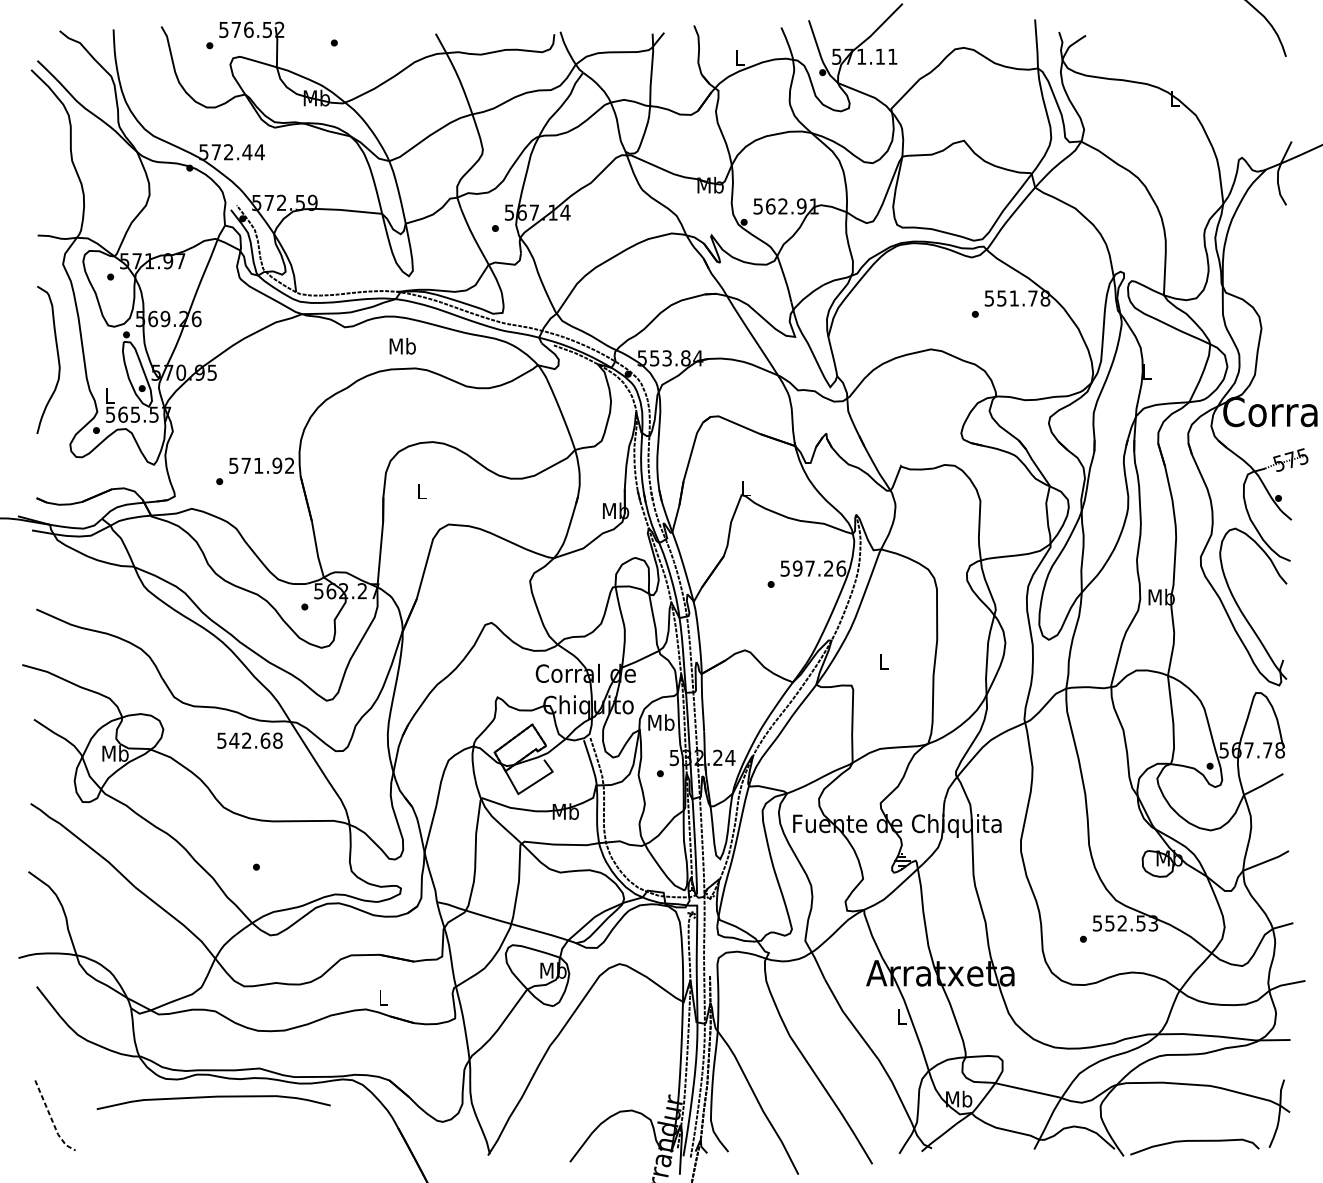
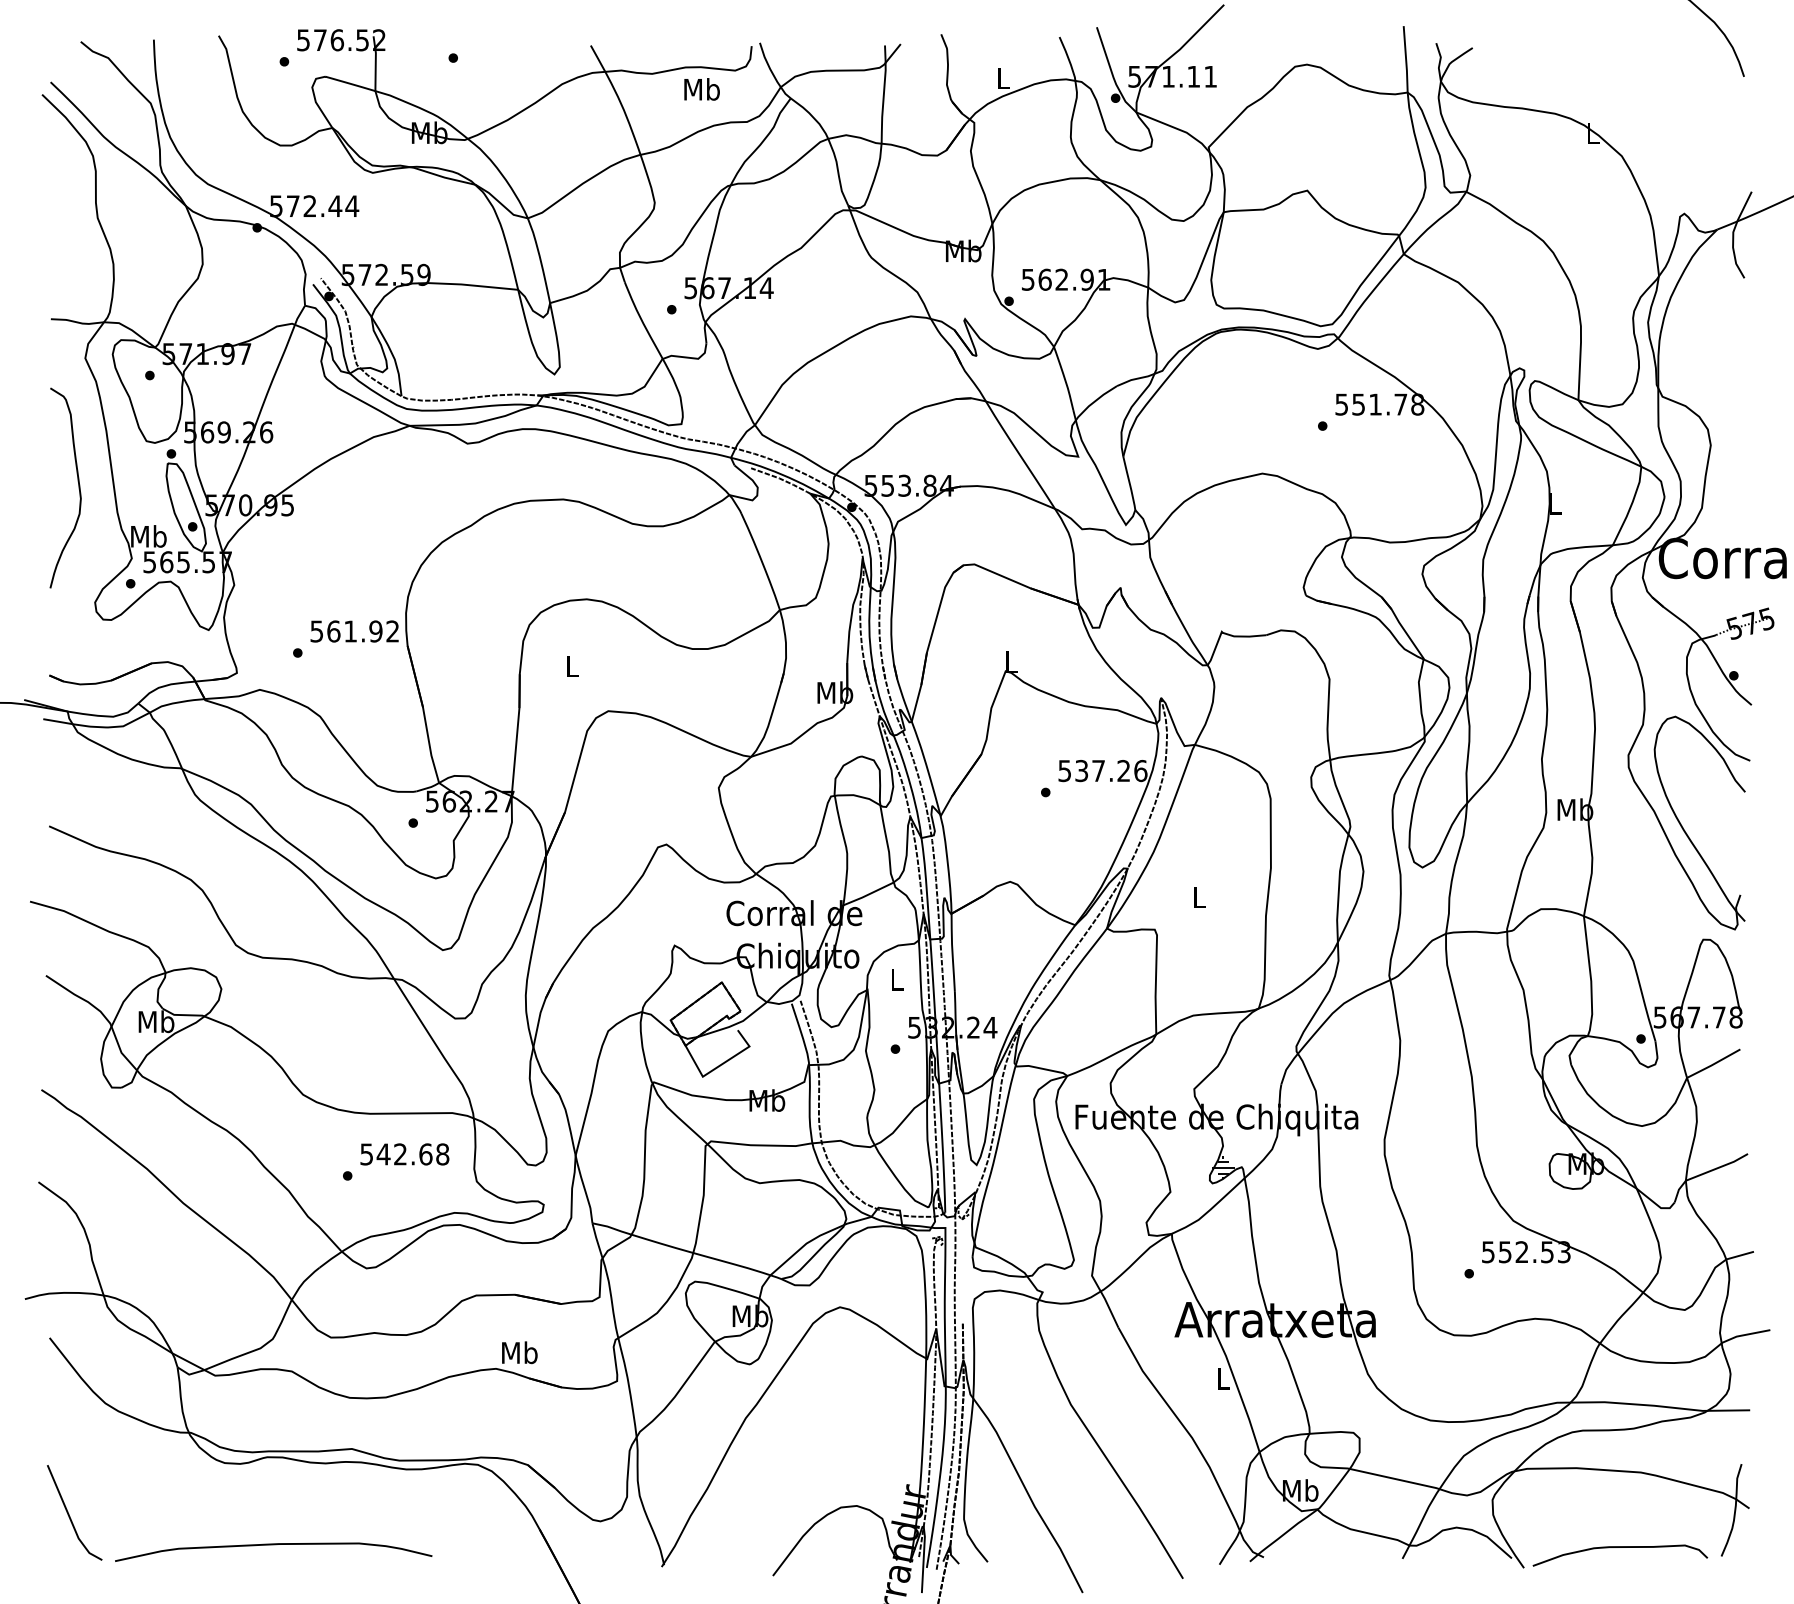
text: (402, 346) -> (701, 89), moved
text: (109, 395) -> (148, 536), L -> Mb
text: (246, 465) -> (333, 631), 571.92 -> 561.92
text: (797, 568) -> (1081, 770), 597.26 -> 537.26
text: (661, 722) -> (896, 979), Mb -> L
text: (249, 740) -> (404, 1154), moved
text: (383, 997) -> (519, 1352), L -> Mb
curve: (213, 1097) -> (273, 1545), moved
line: (52, 1119) -> (70, 1518), dashed -> solid

